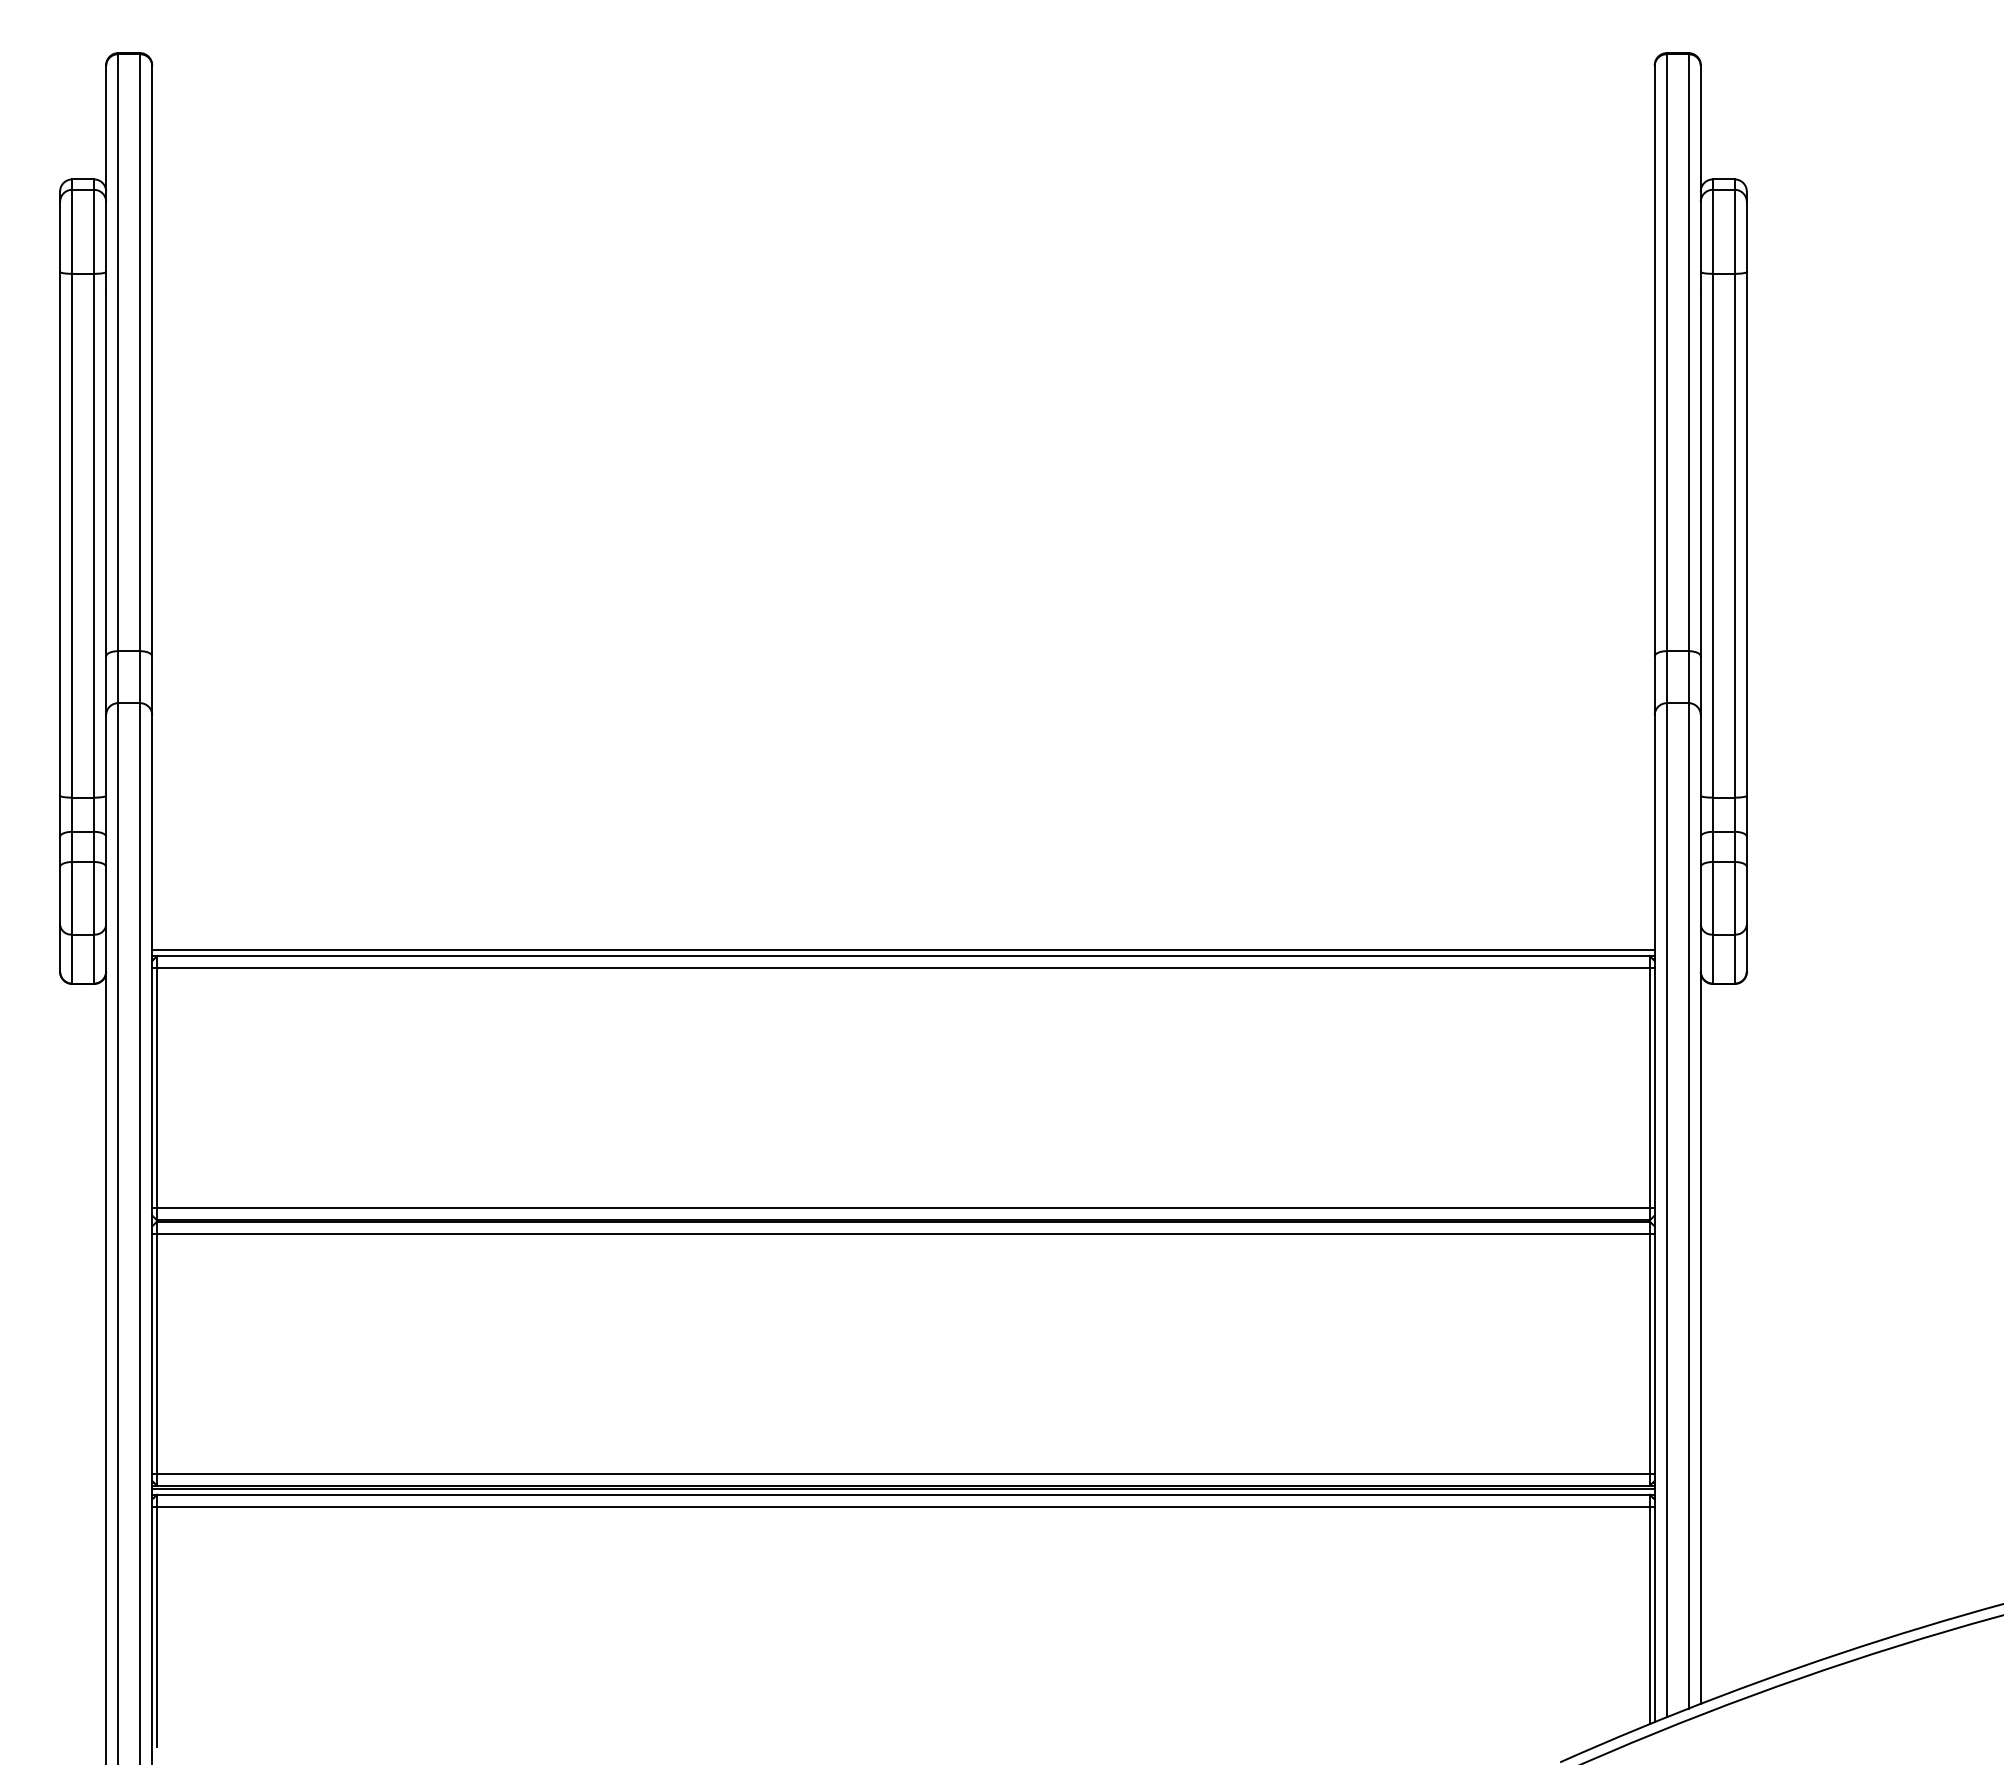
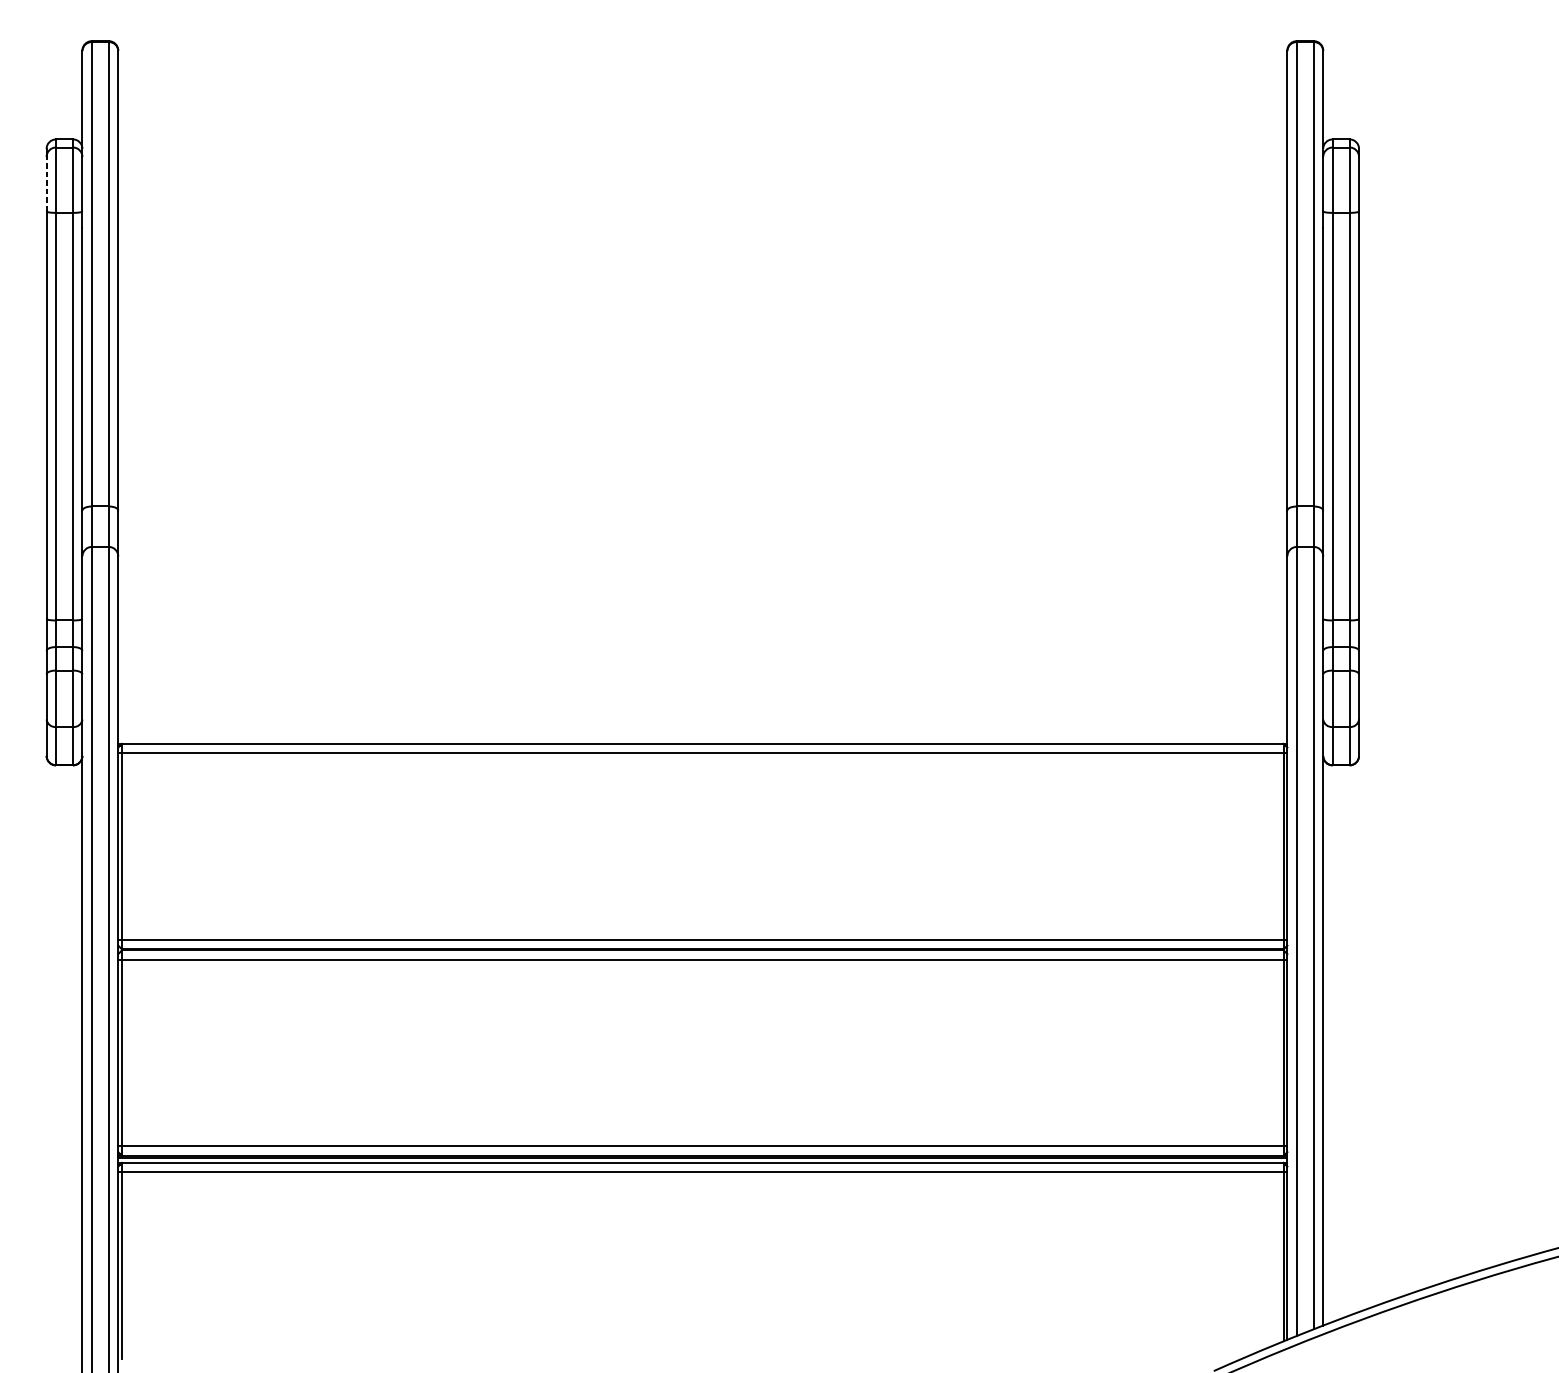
line: (60, 236) -> (46, 183), solid -> dashed
line: (903, 950) -> (702, 739), removed

